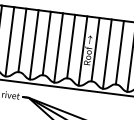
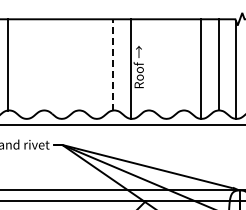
line: (22, 40) -> (43, 64), removed
line: (9, 41) -> (25, 68), removed
line: (46, 43) -> (78, 64), removed
line: (34, 44) -> (60, 68), removed
line: (71, 46) -> (113, 64), solid -> dashed
line: (58, 47) -> (95, 68), removed
line: (95, 49) -> (148, 64), removed
line: (119, 52) -> (183, 64), removed
line: (107, 53) -> (166, 68), removed

